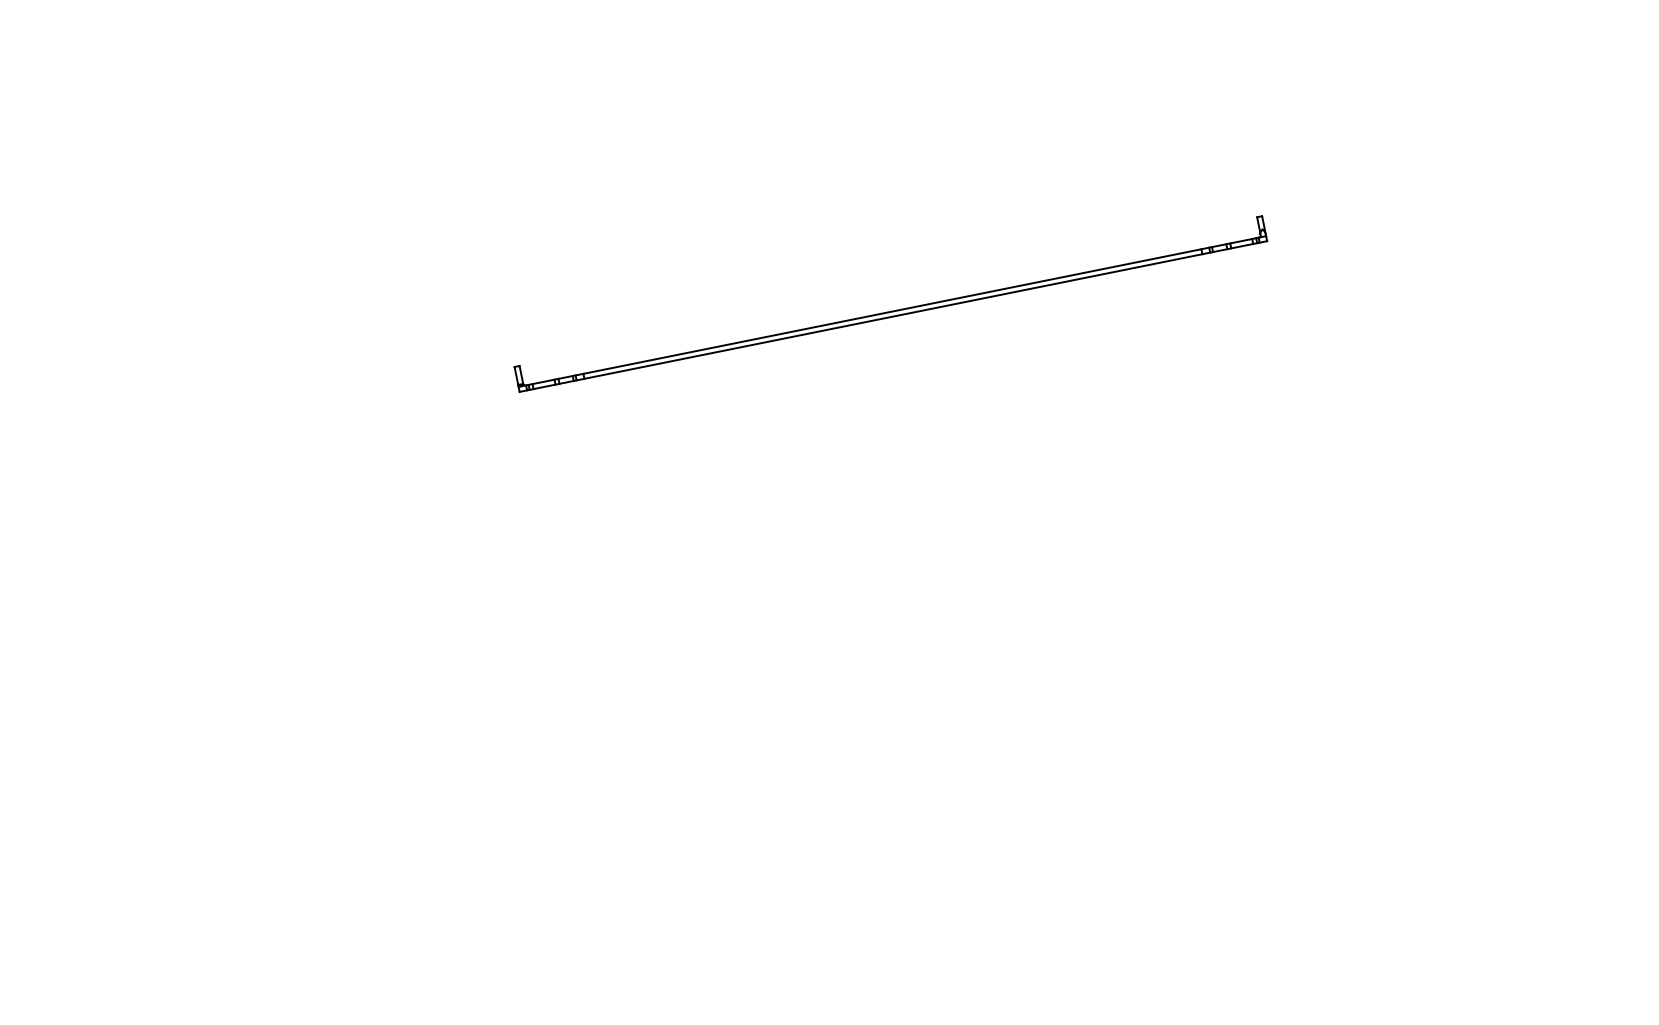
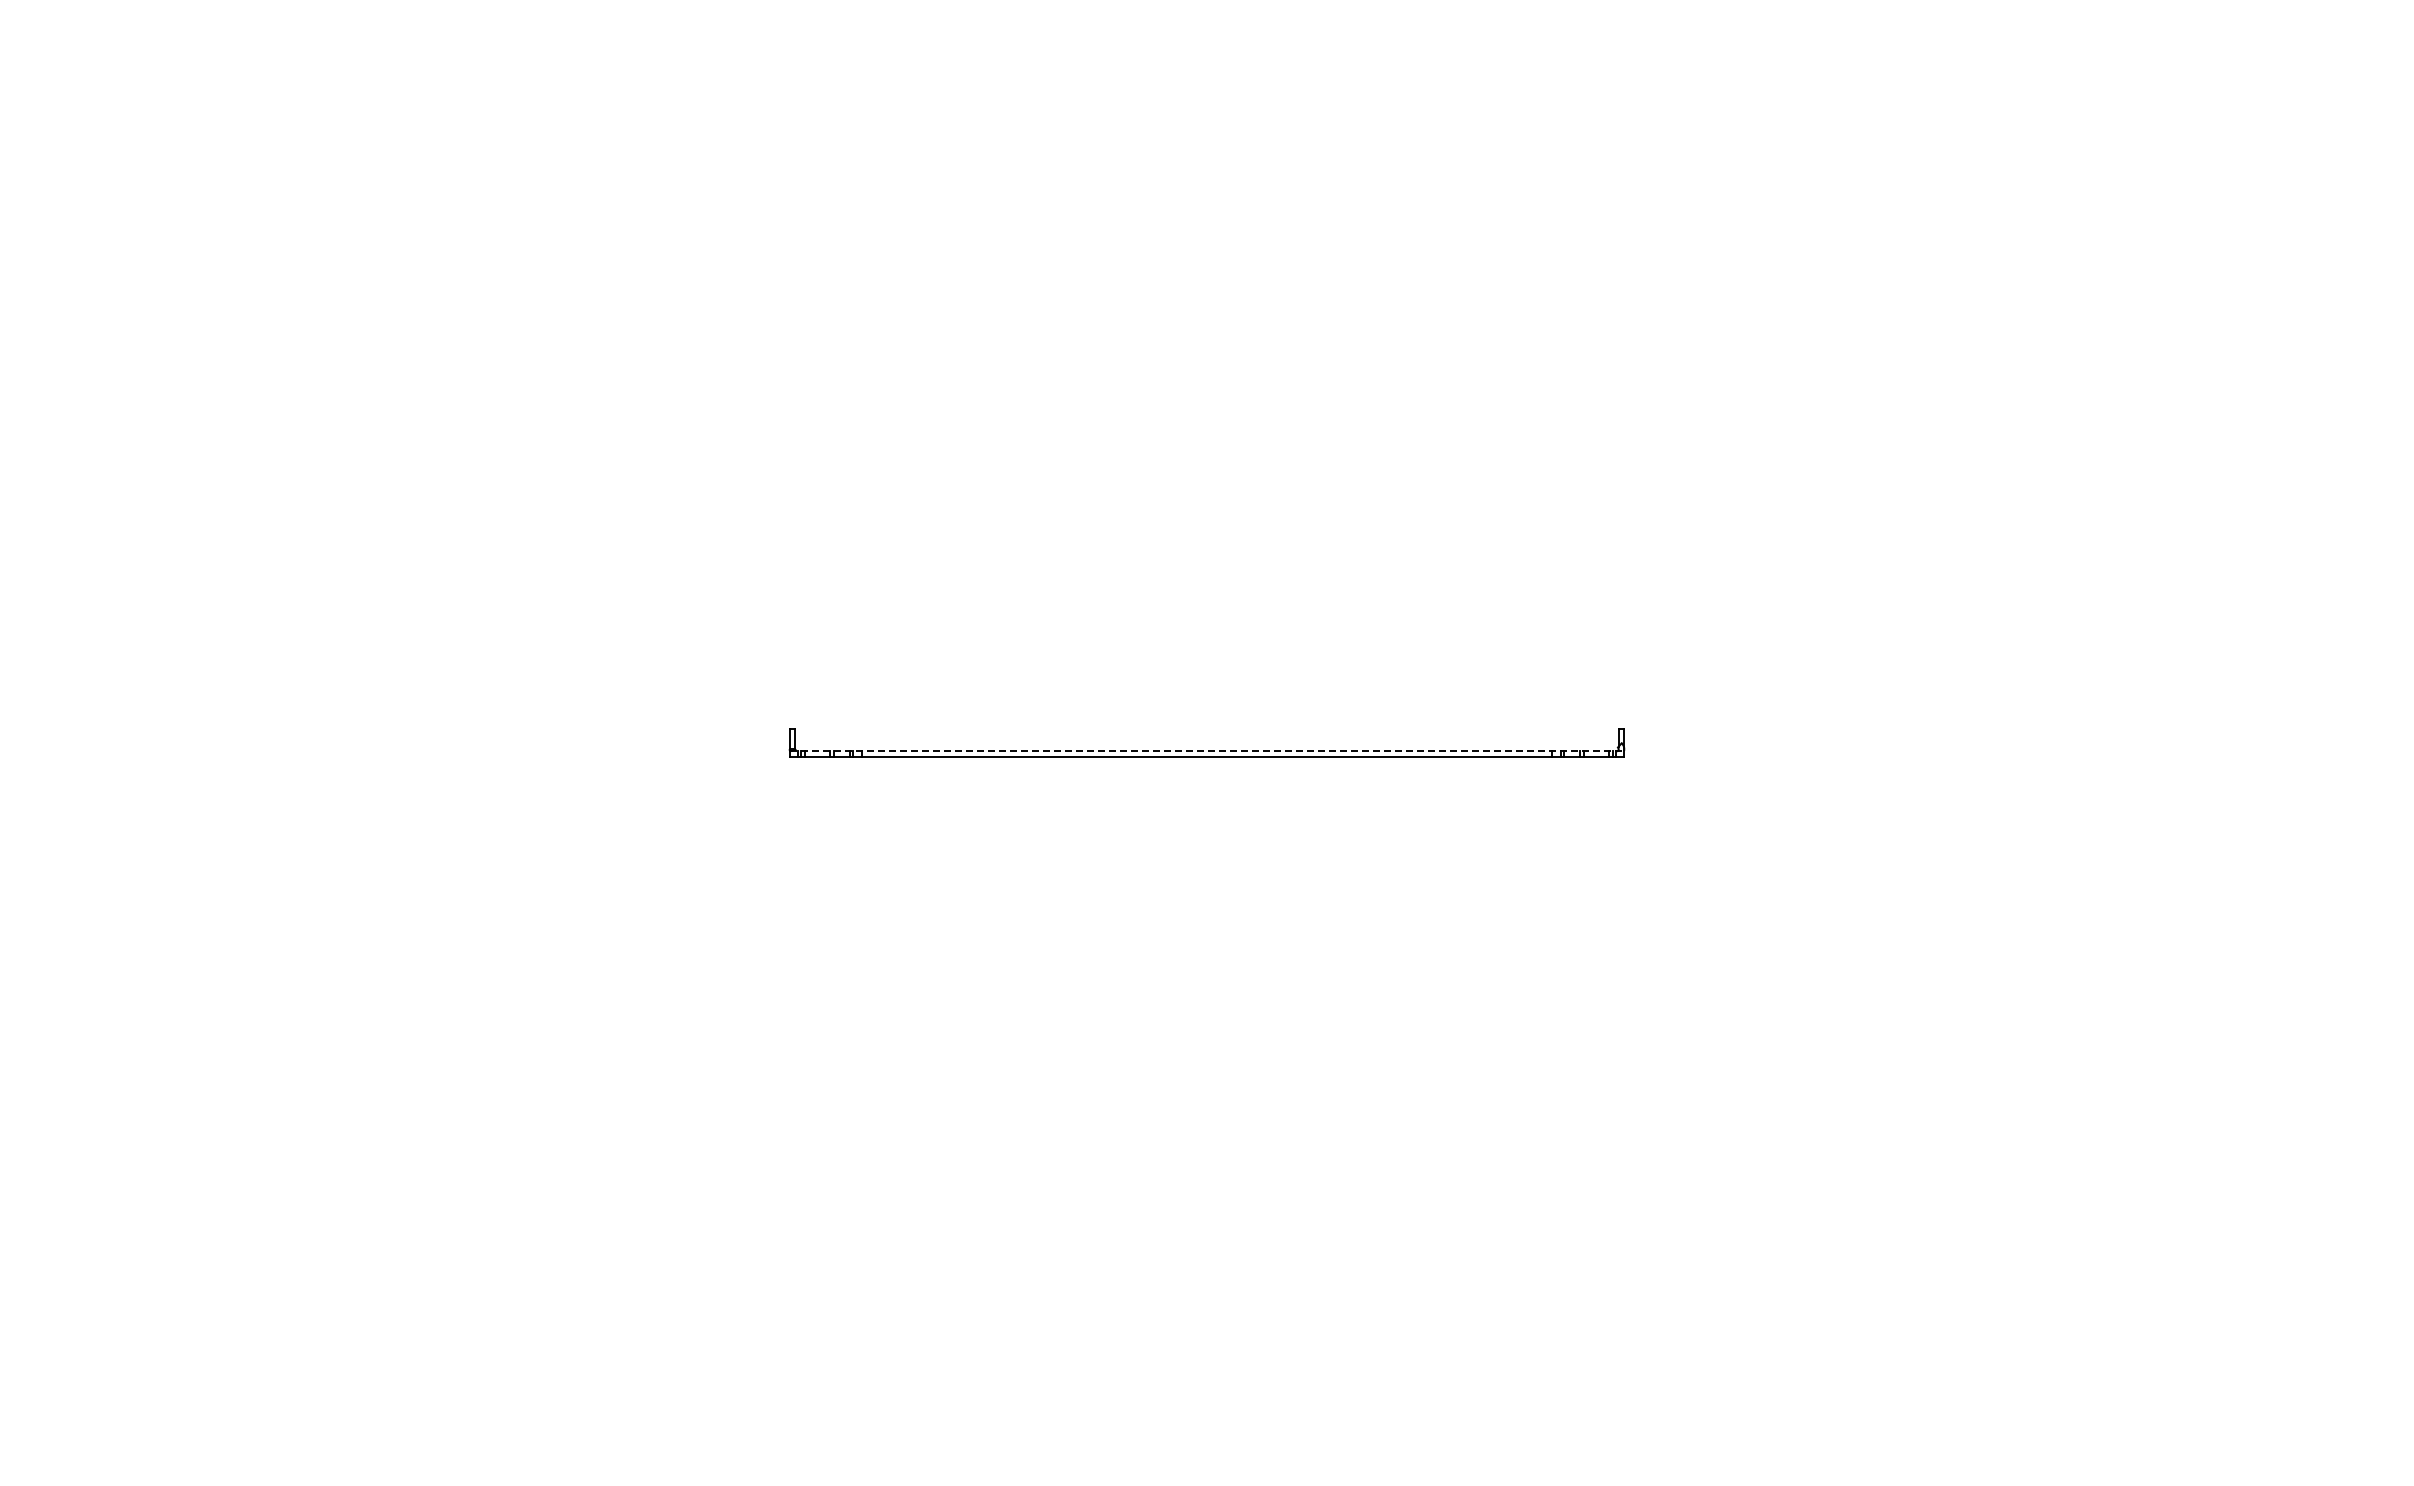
line: (892, 311) -> (1207, 751), solid -> dashed

